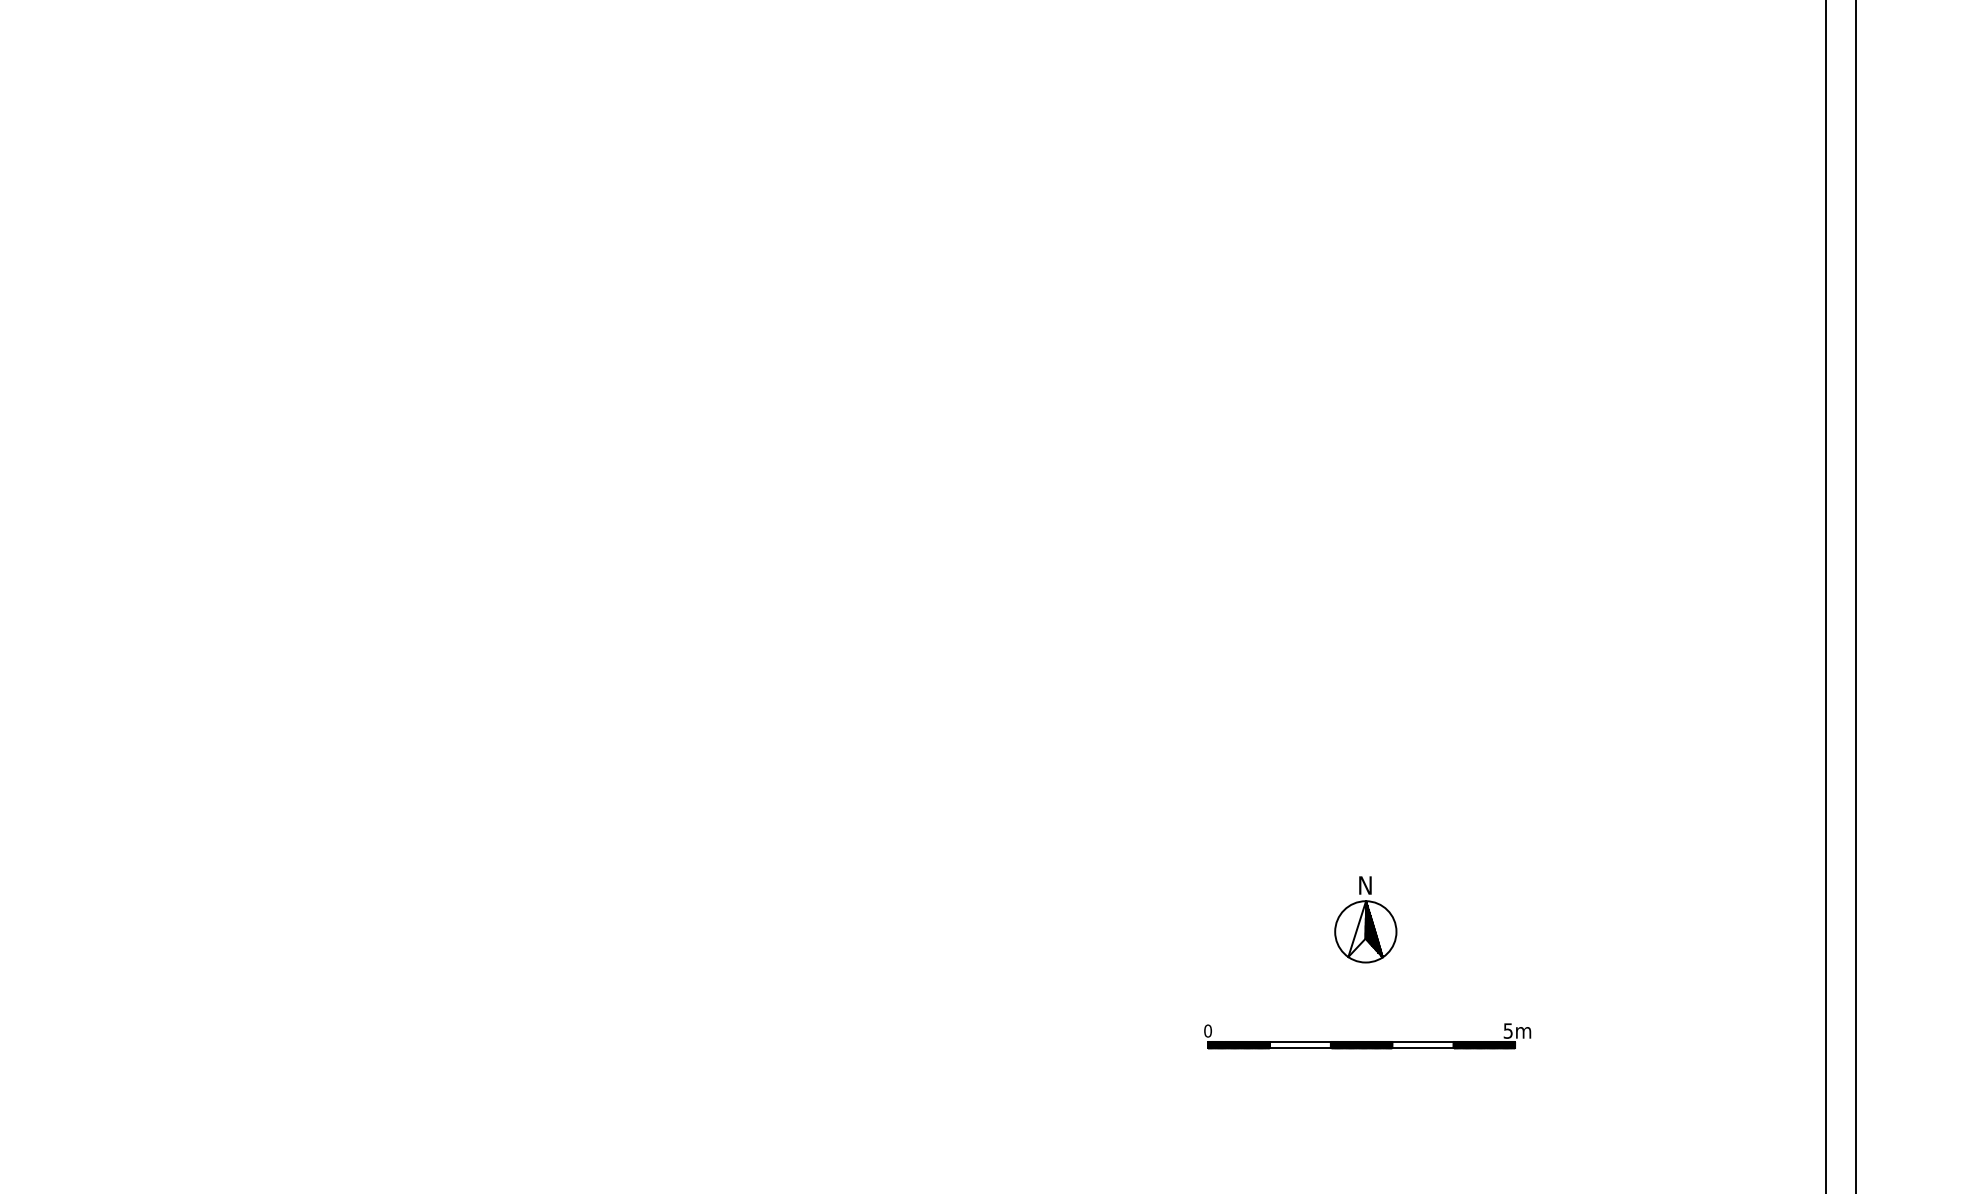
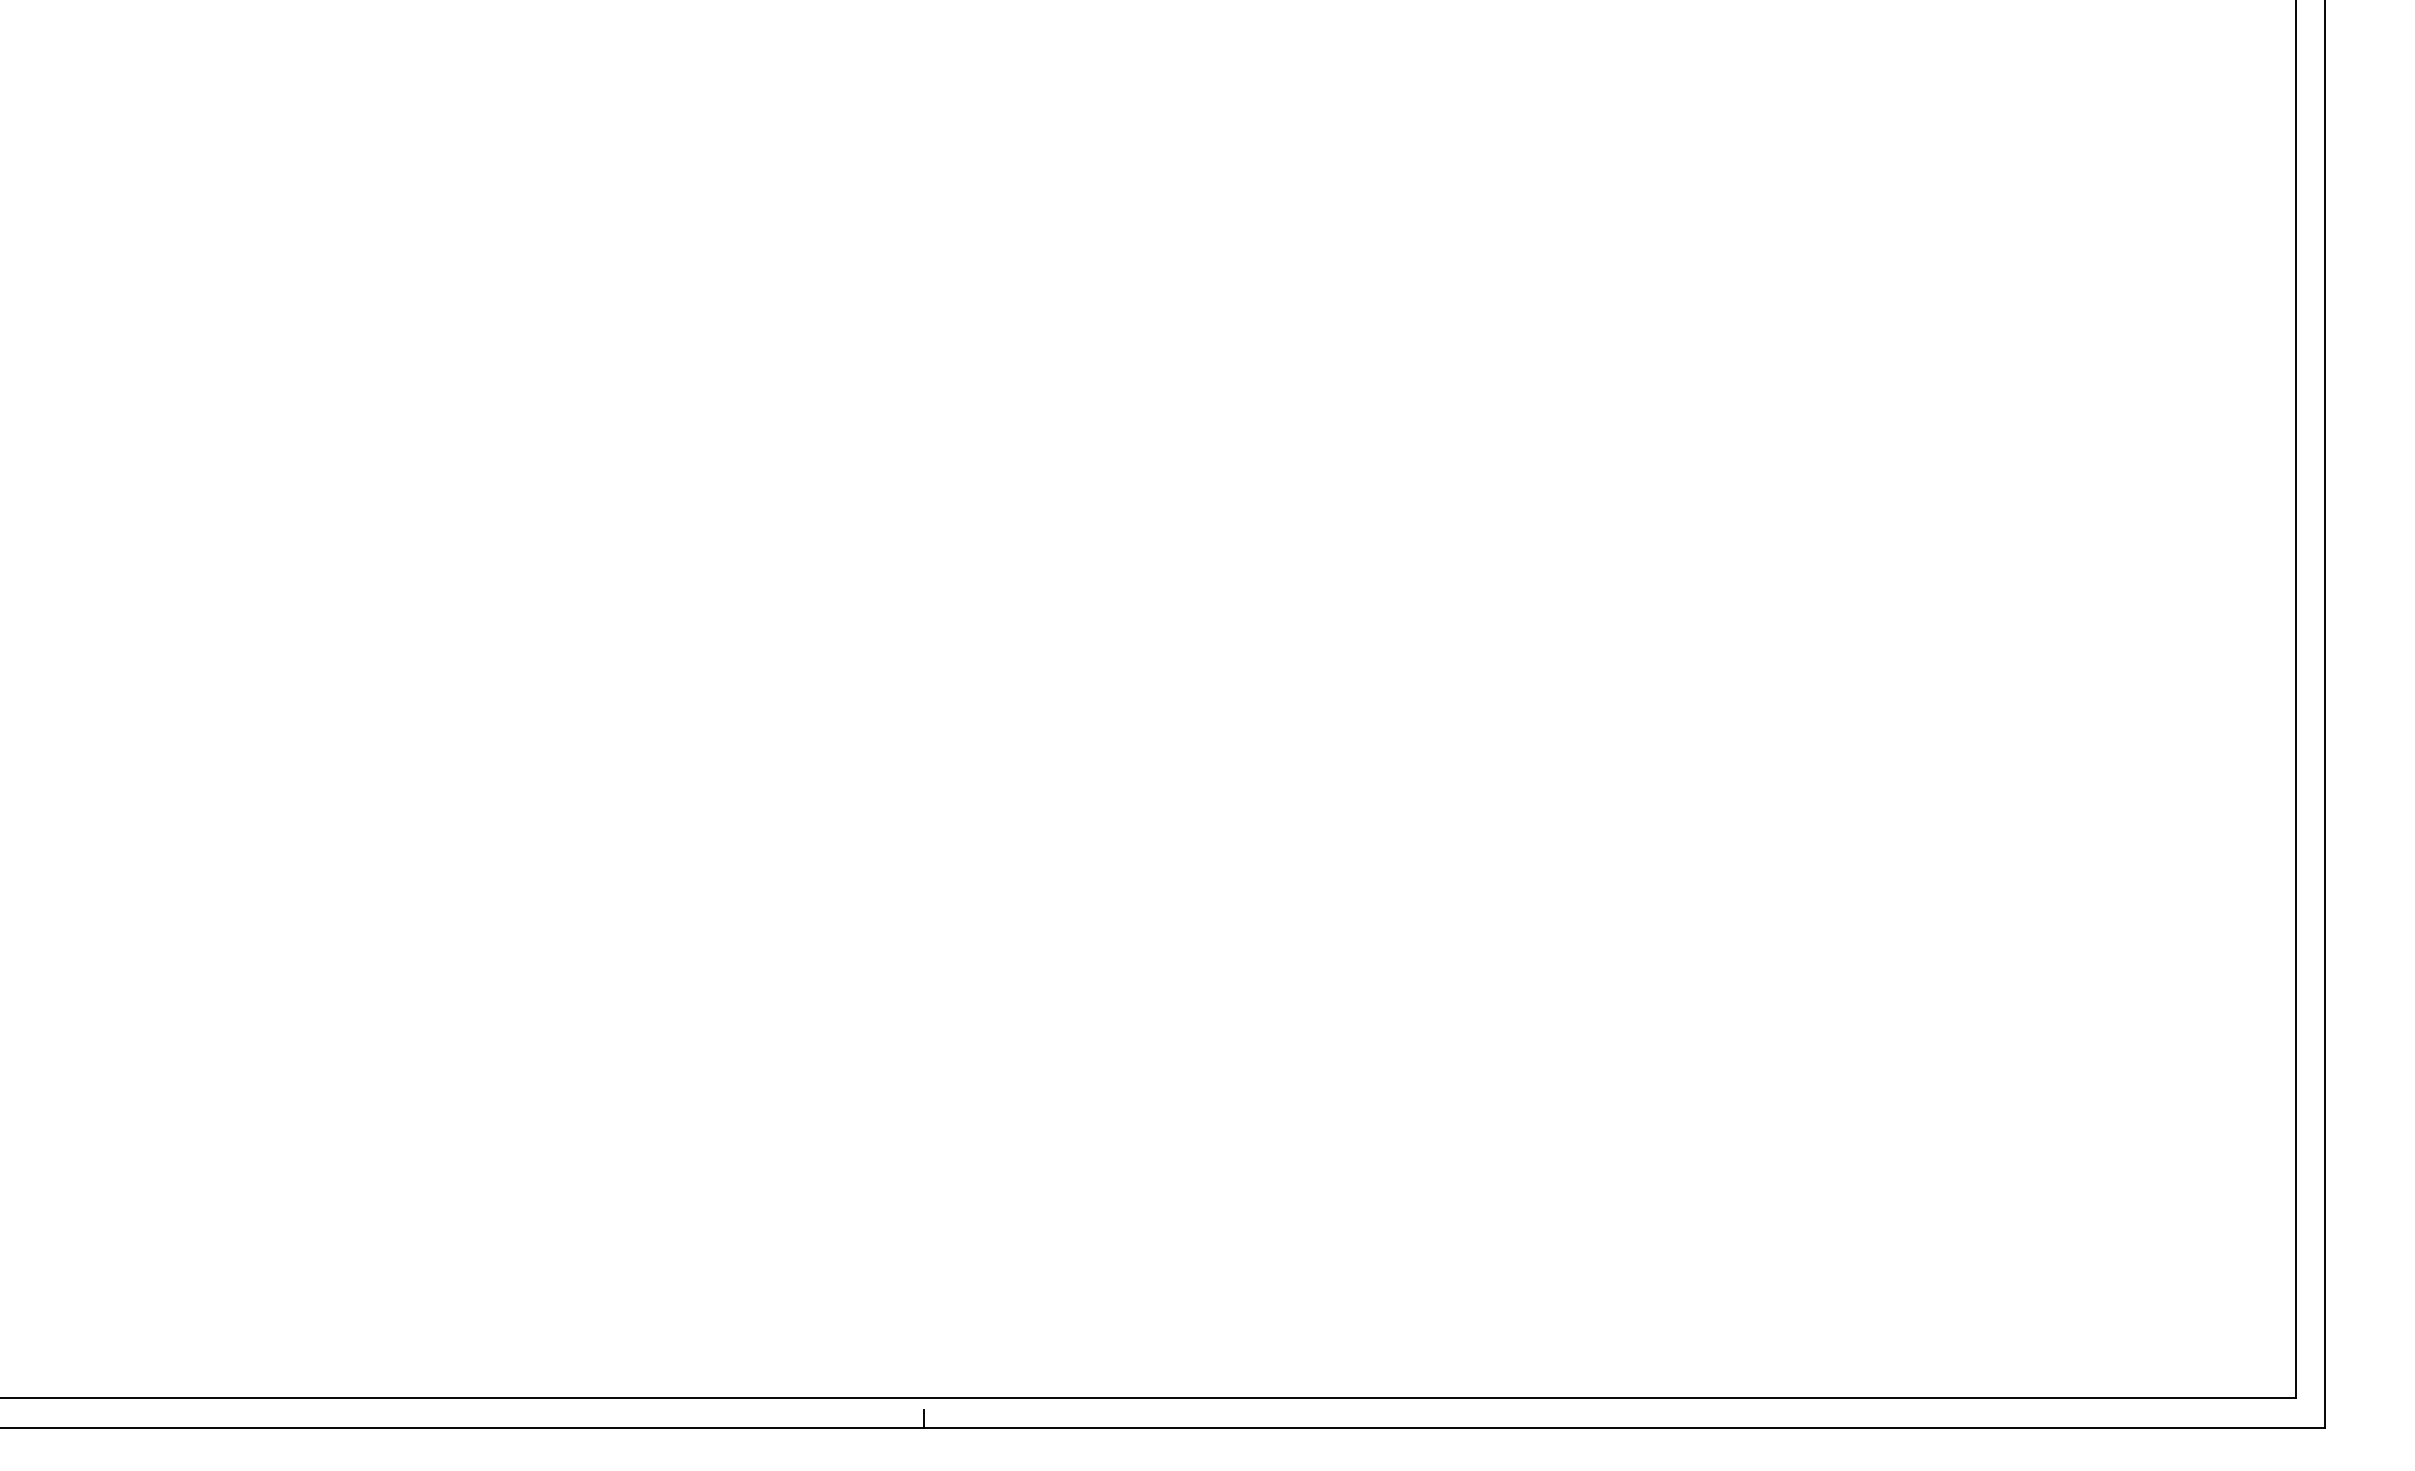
part: (1365, 919) -> (1851, 1049), removed
part: (1367, 1035) -> (1853, 1161), removed

